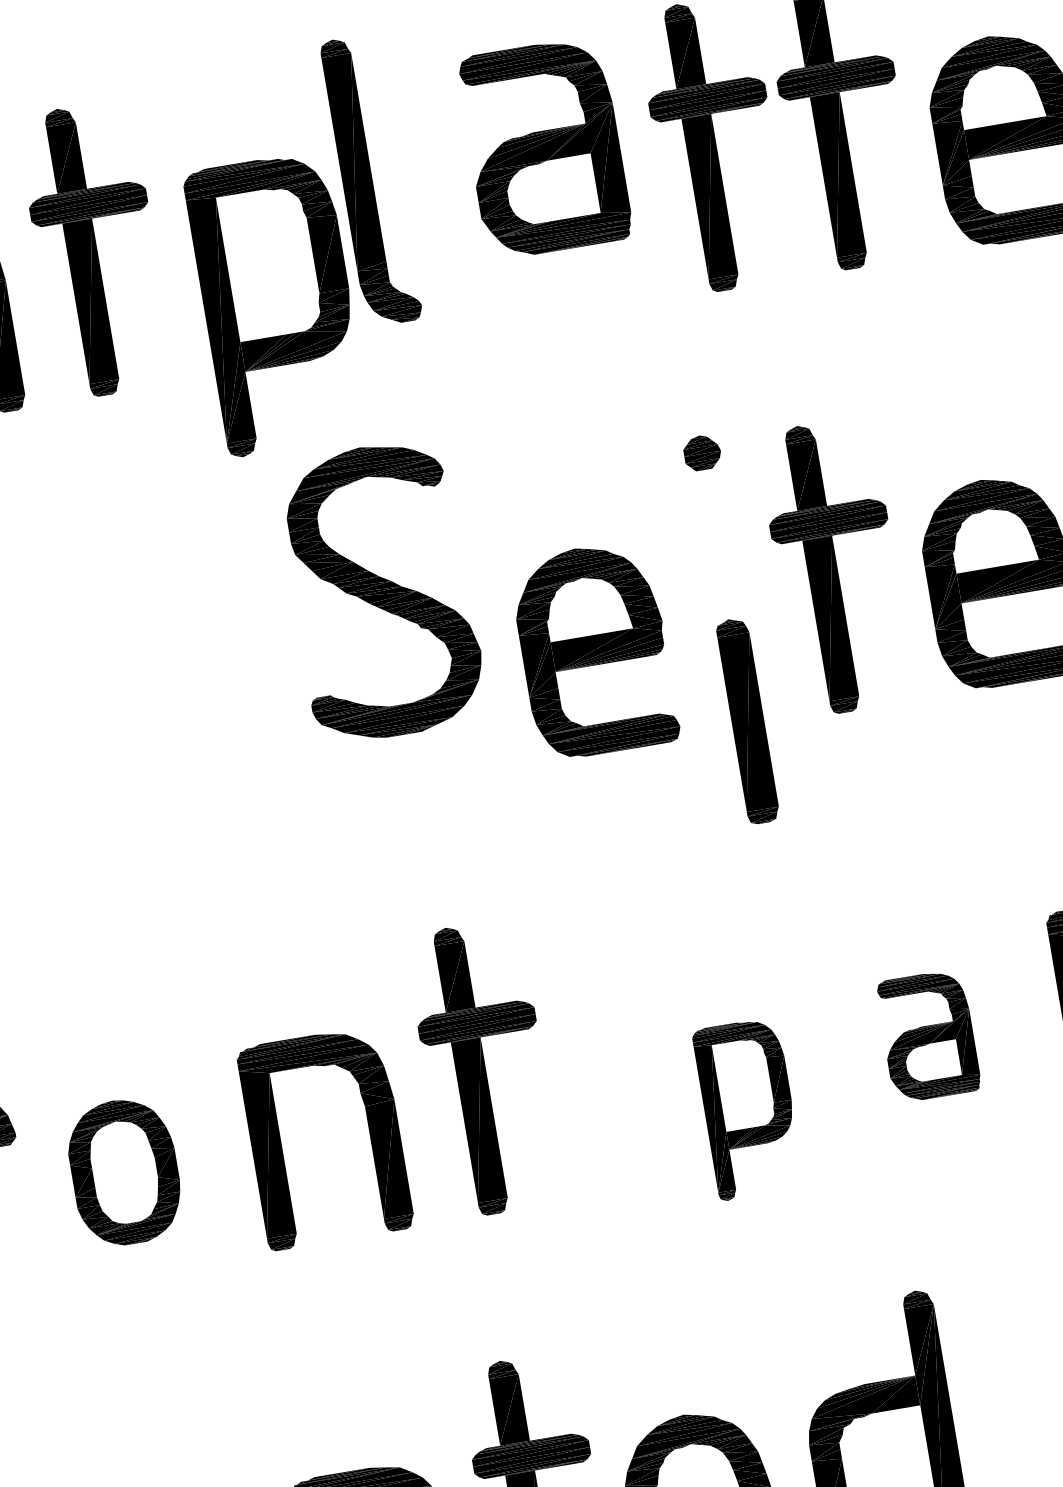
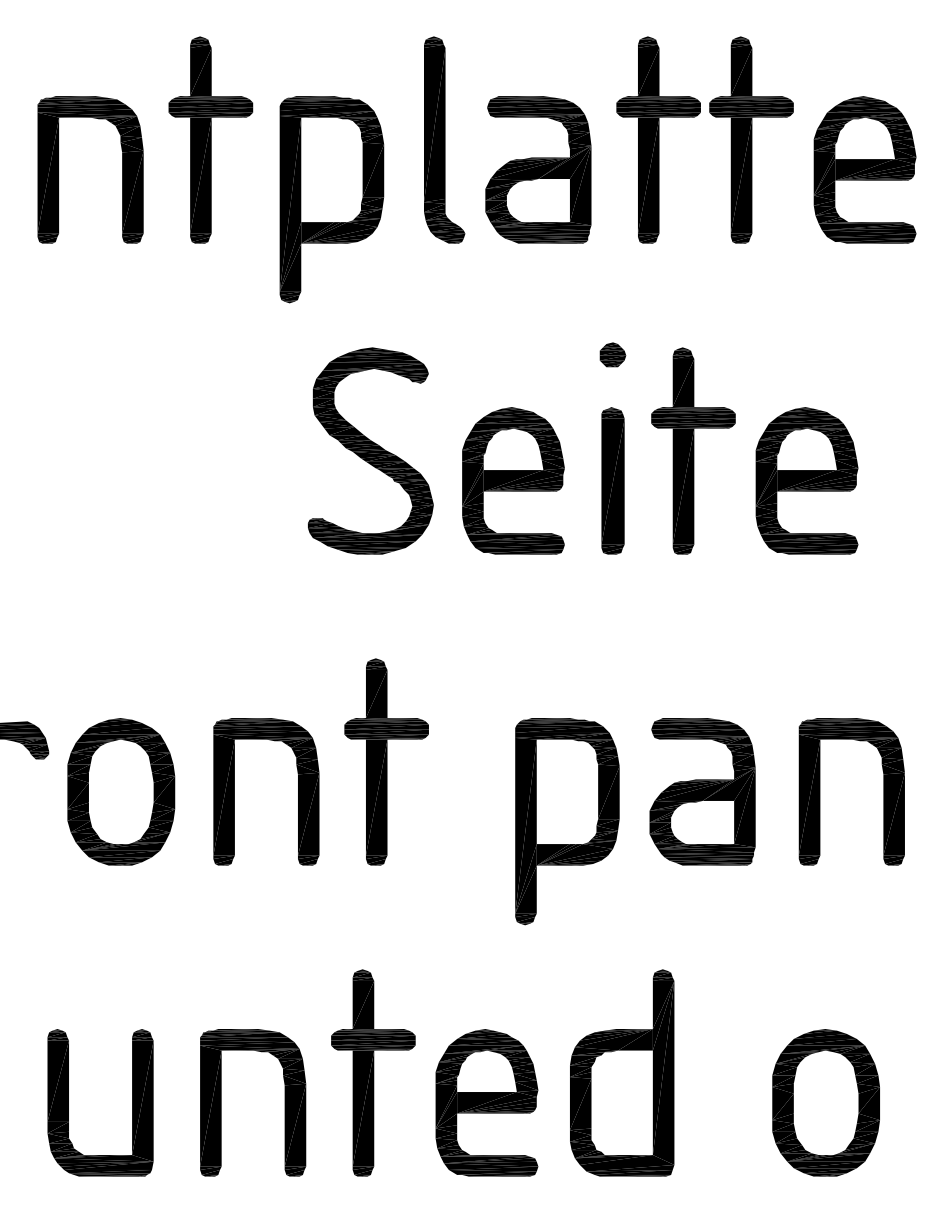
part: (544, 147) -> (538, 169), moved
part: (371, 179) -> (444, 139), moved
part: (380, 590) -> (370, 450), moved
part: (747, 720) -> (612, 480), moved
part: (928, 1035) -> (702, 791), size x1.67
part: (748, 1108) -> (567, 821), size x1.67
part: (124, 1171) -> (121, 791), size x1.43

